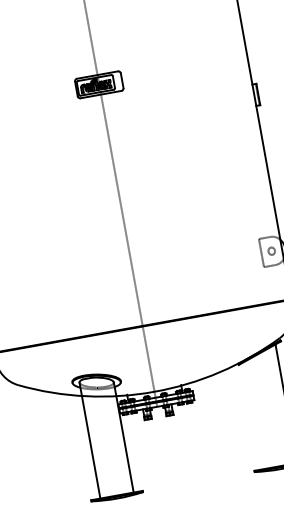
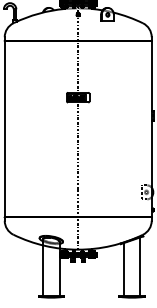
line: (253, 415) -> (123, 269), added

